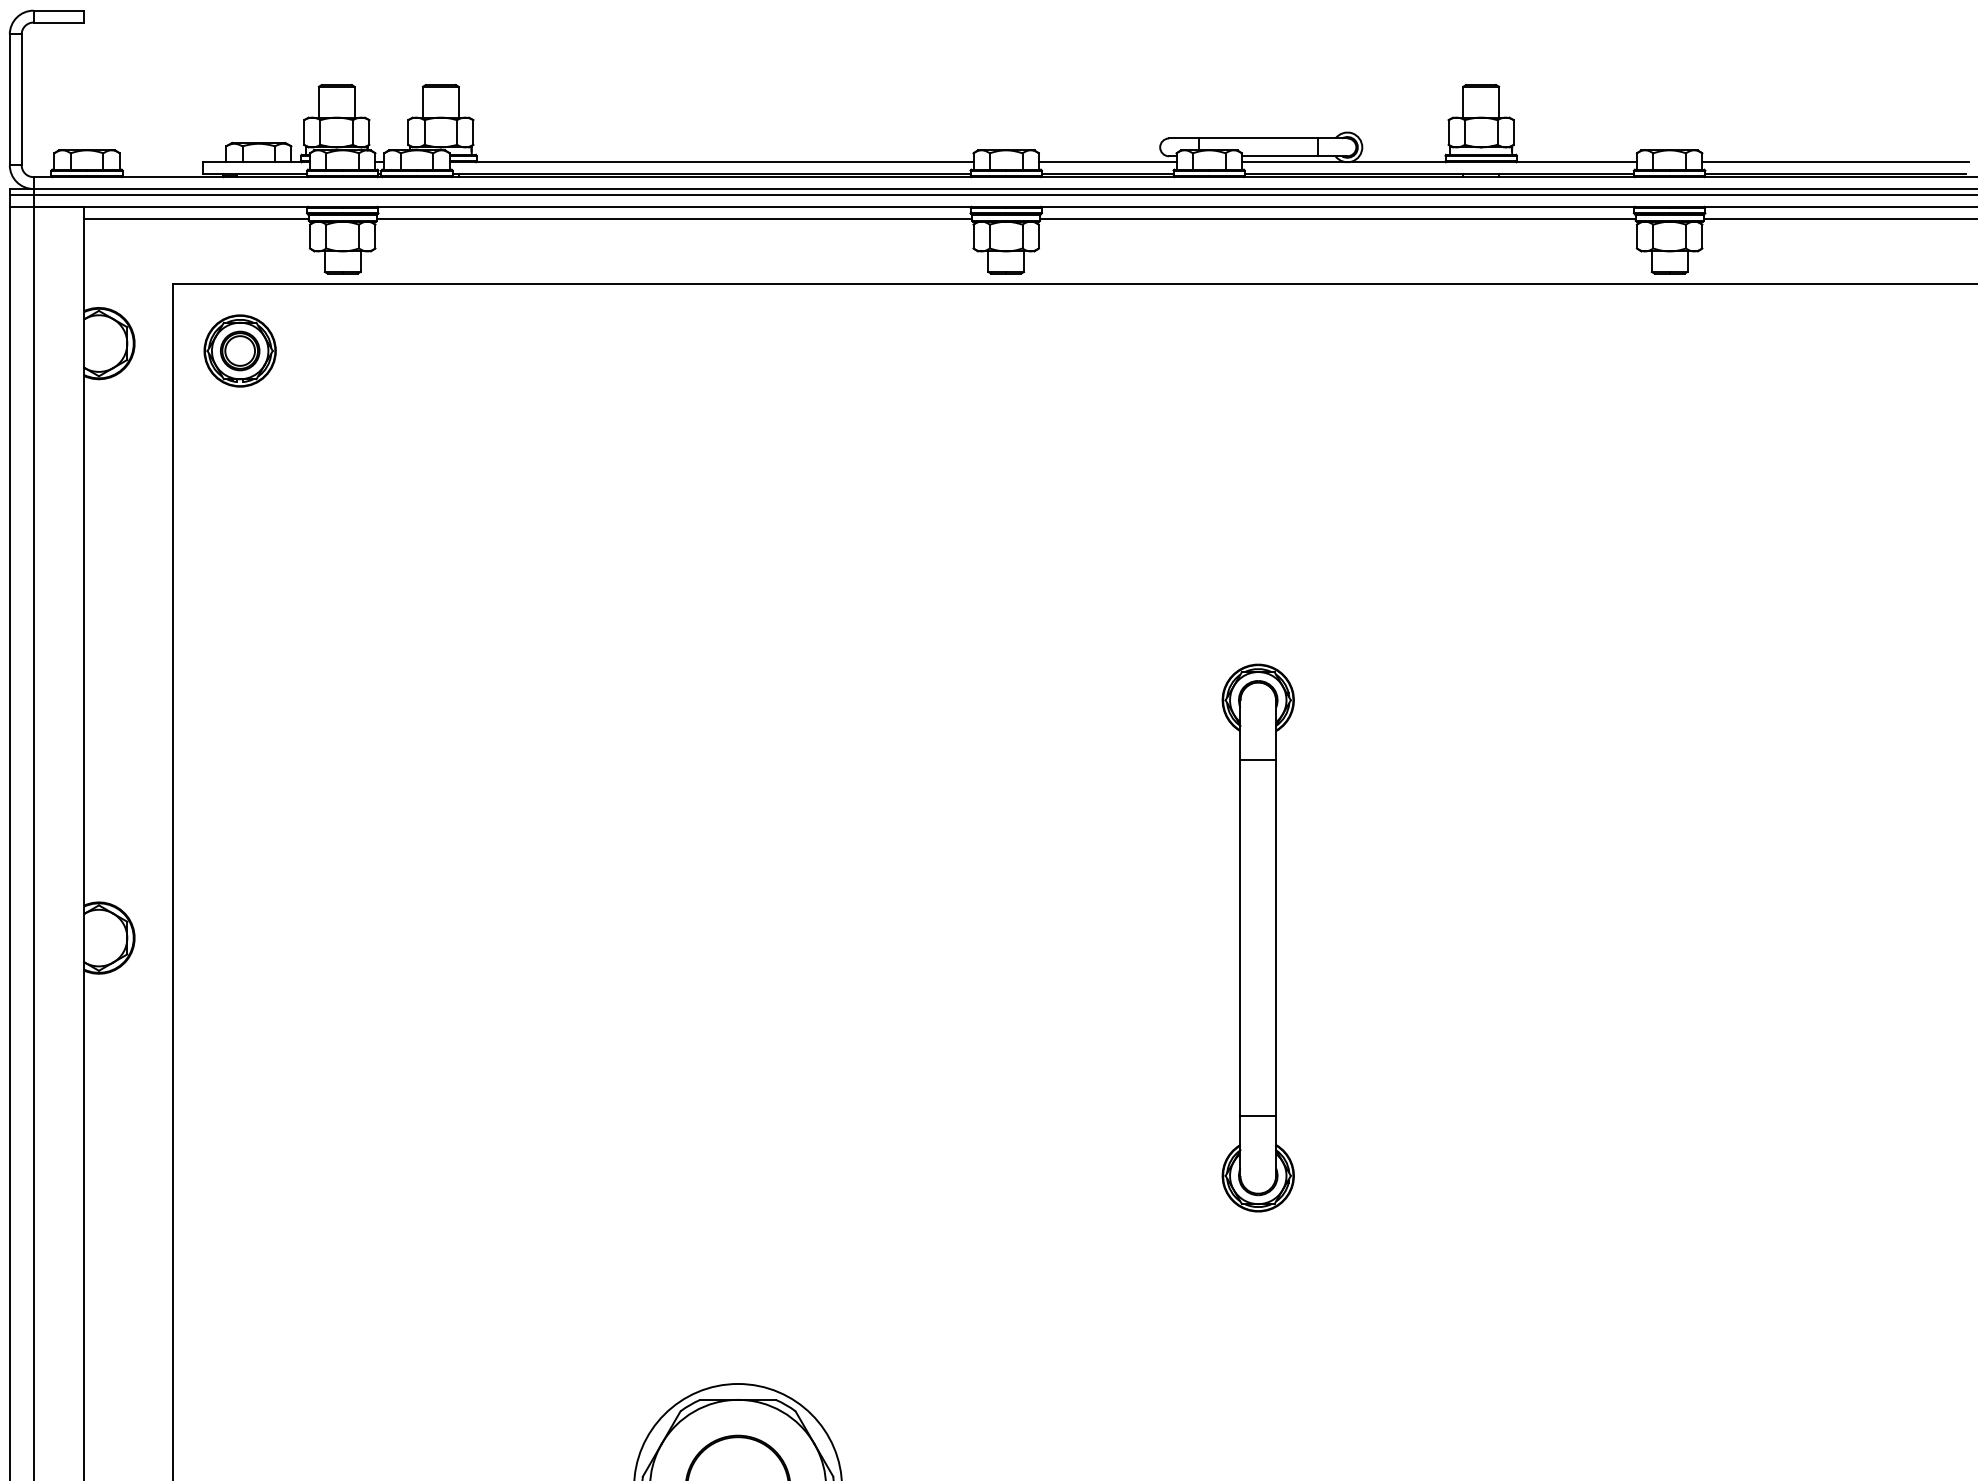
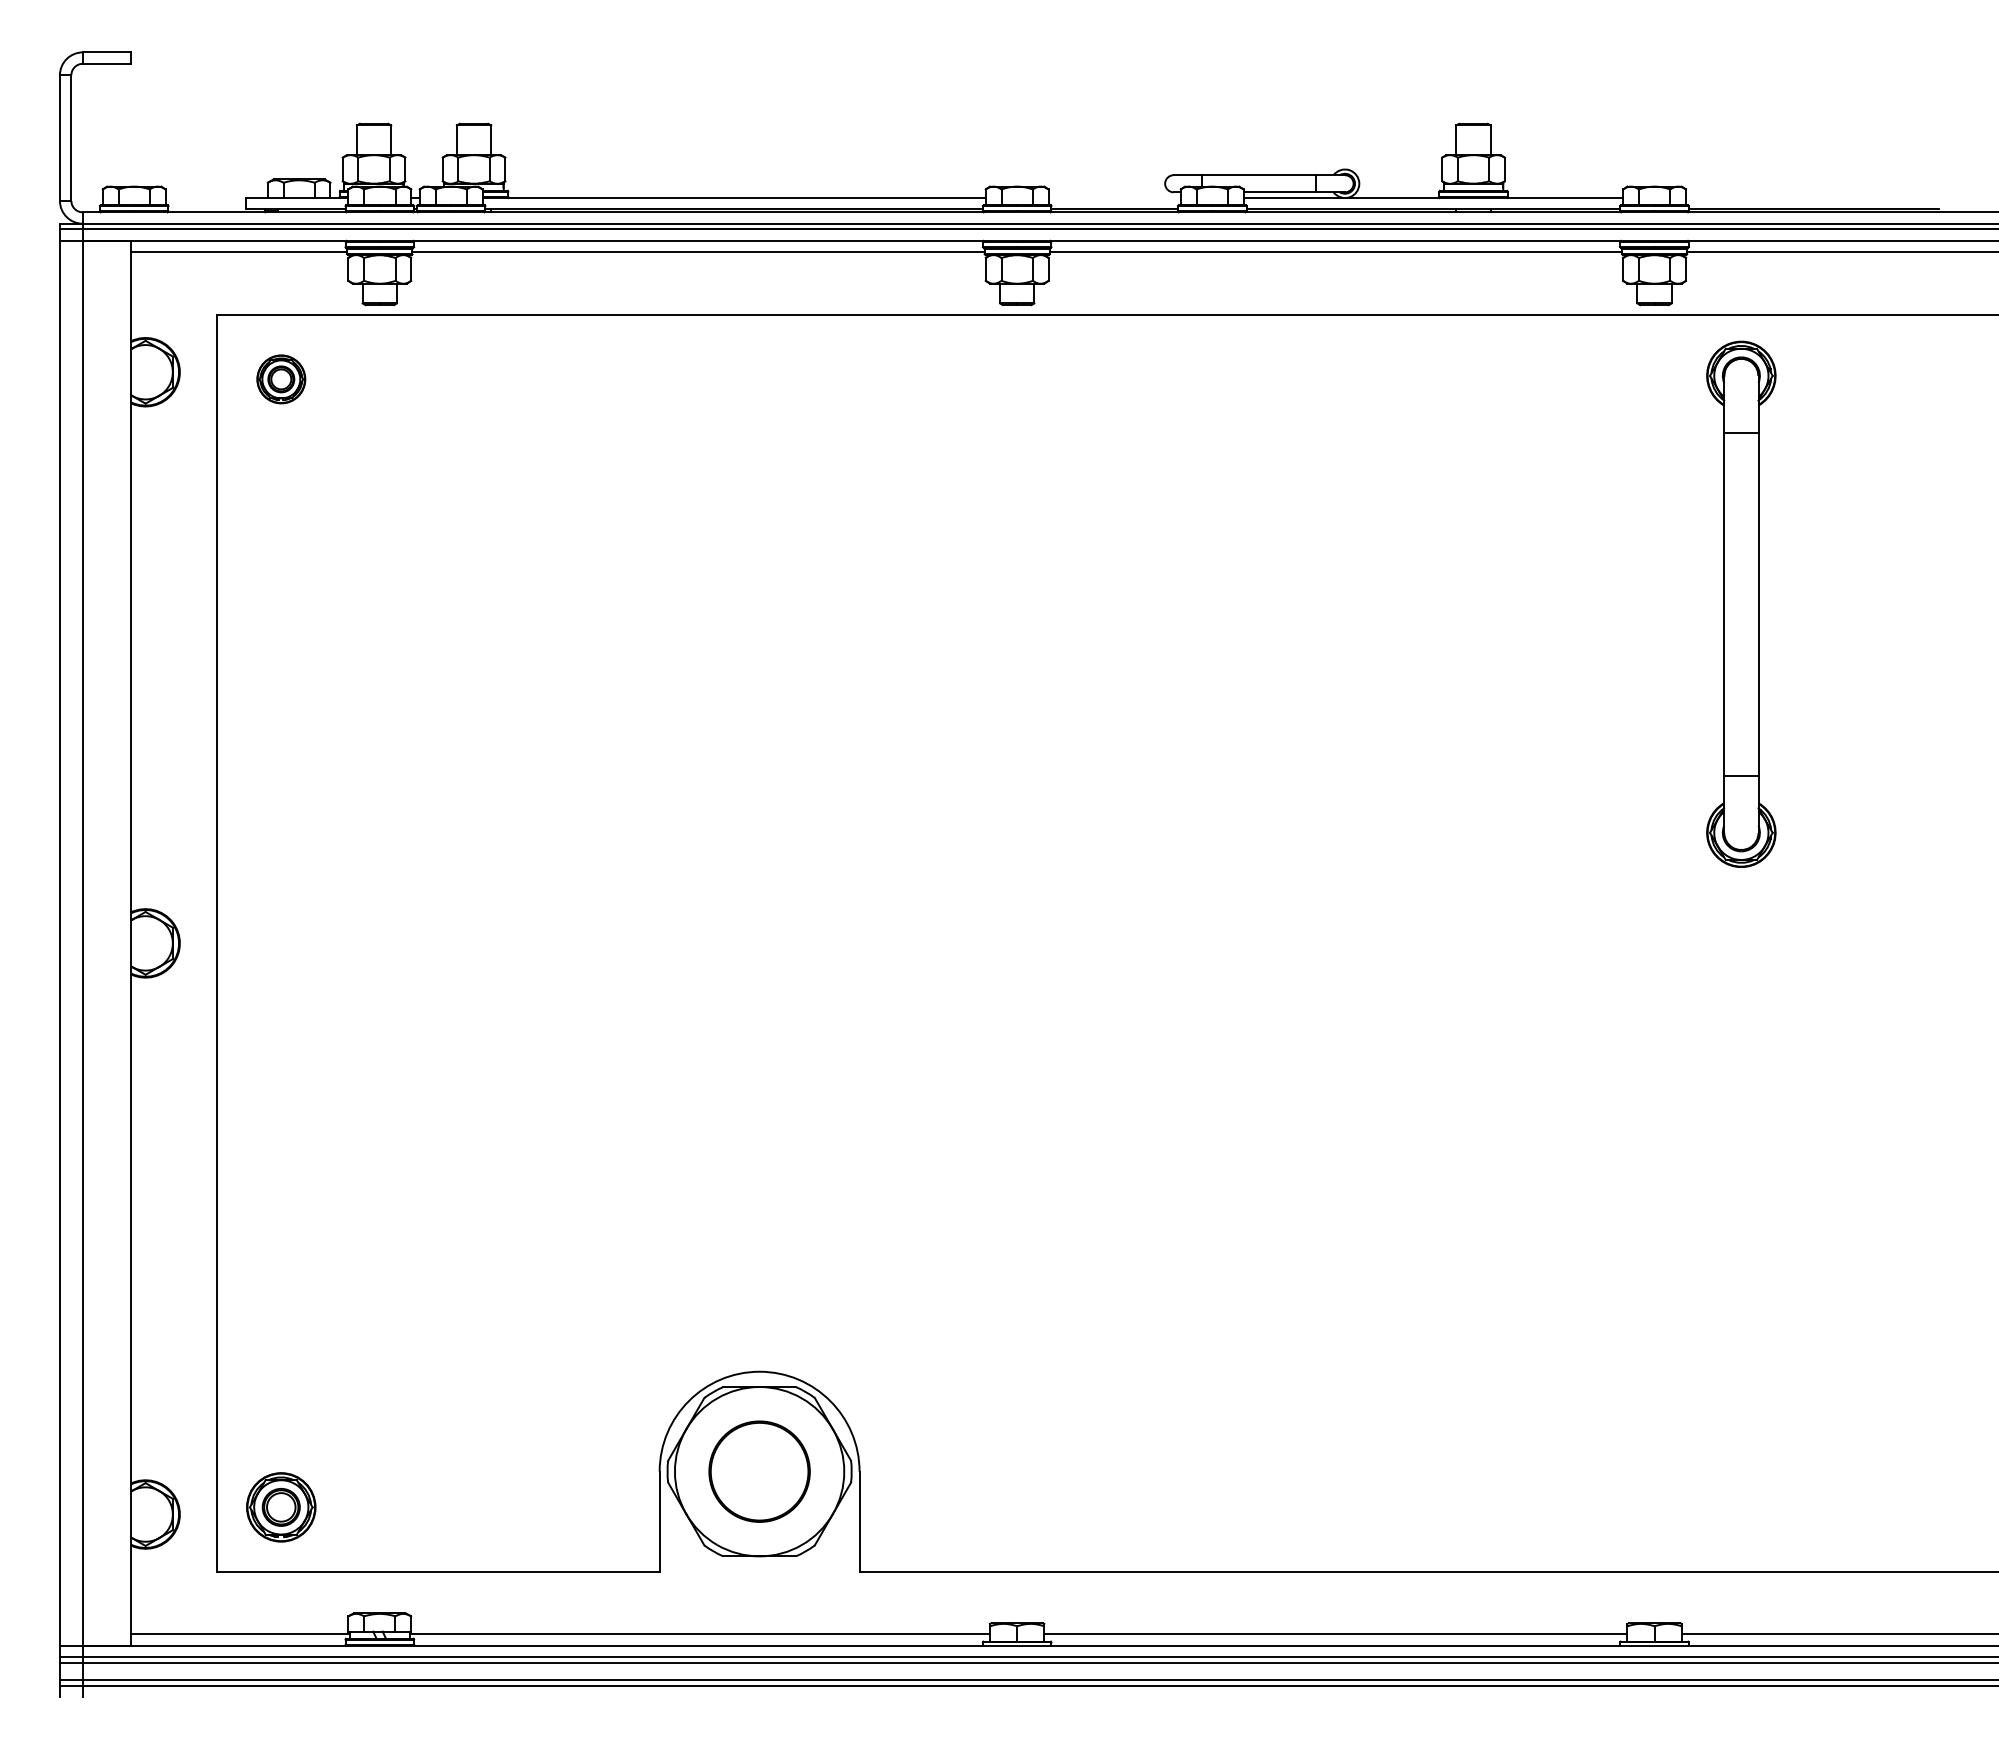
line: (1107, 162) -> (1114, 198), removed
line: (1835, 162) -> (1813, 198), removed
part: (240, 351) -> (281, 379), size x0.7
part: (1258, 937) -> (1741, 603), moved

